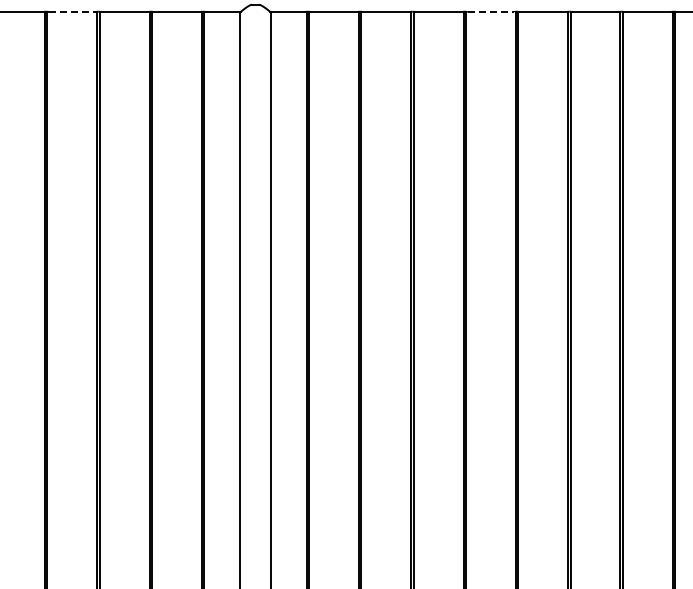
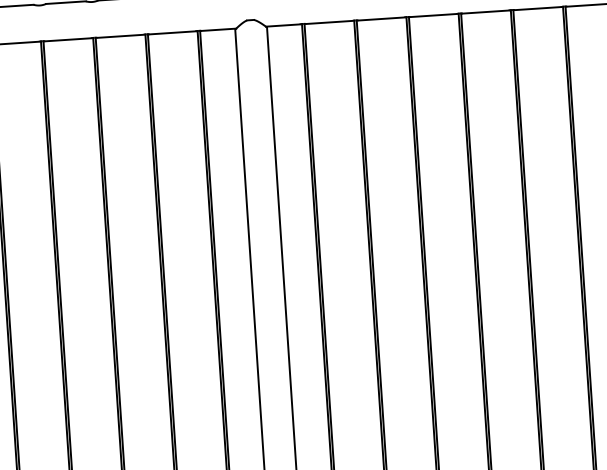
line: (72, 12) -> (68, 40), dashed -> solid
line: (491, 12) -> (486, 12), dashed -> solid

